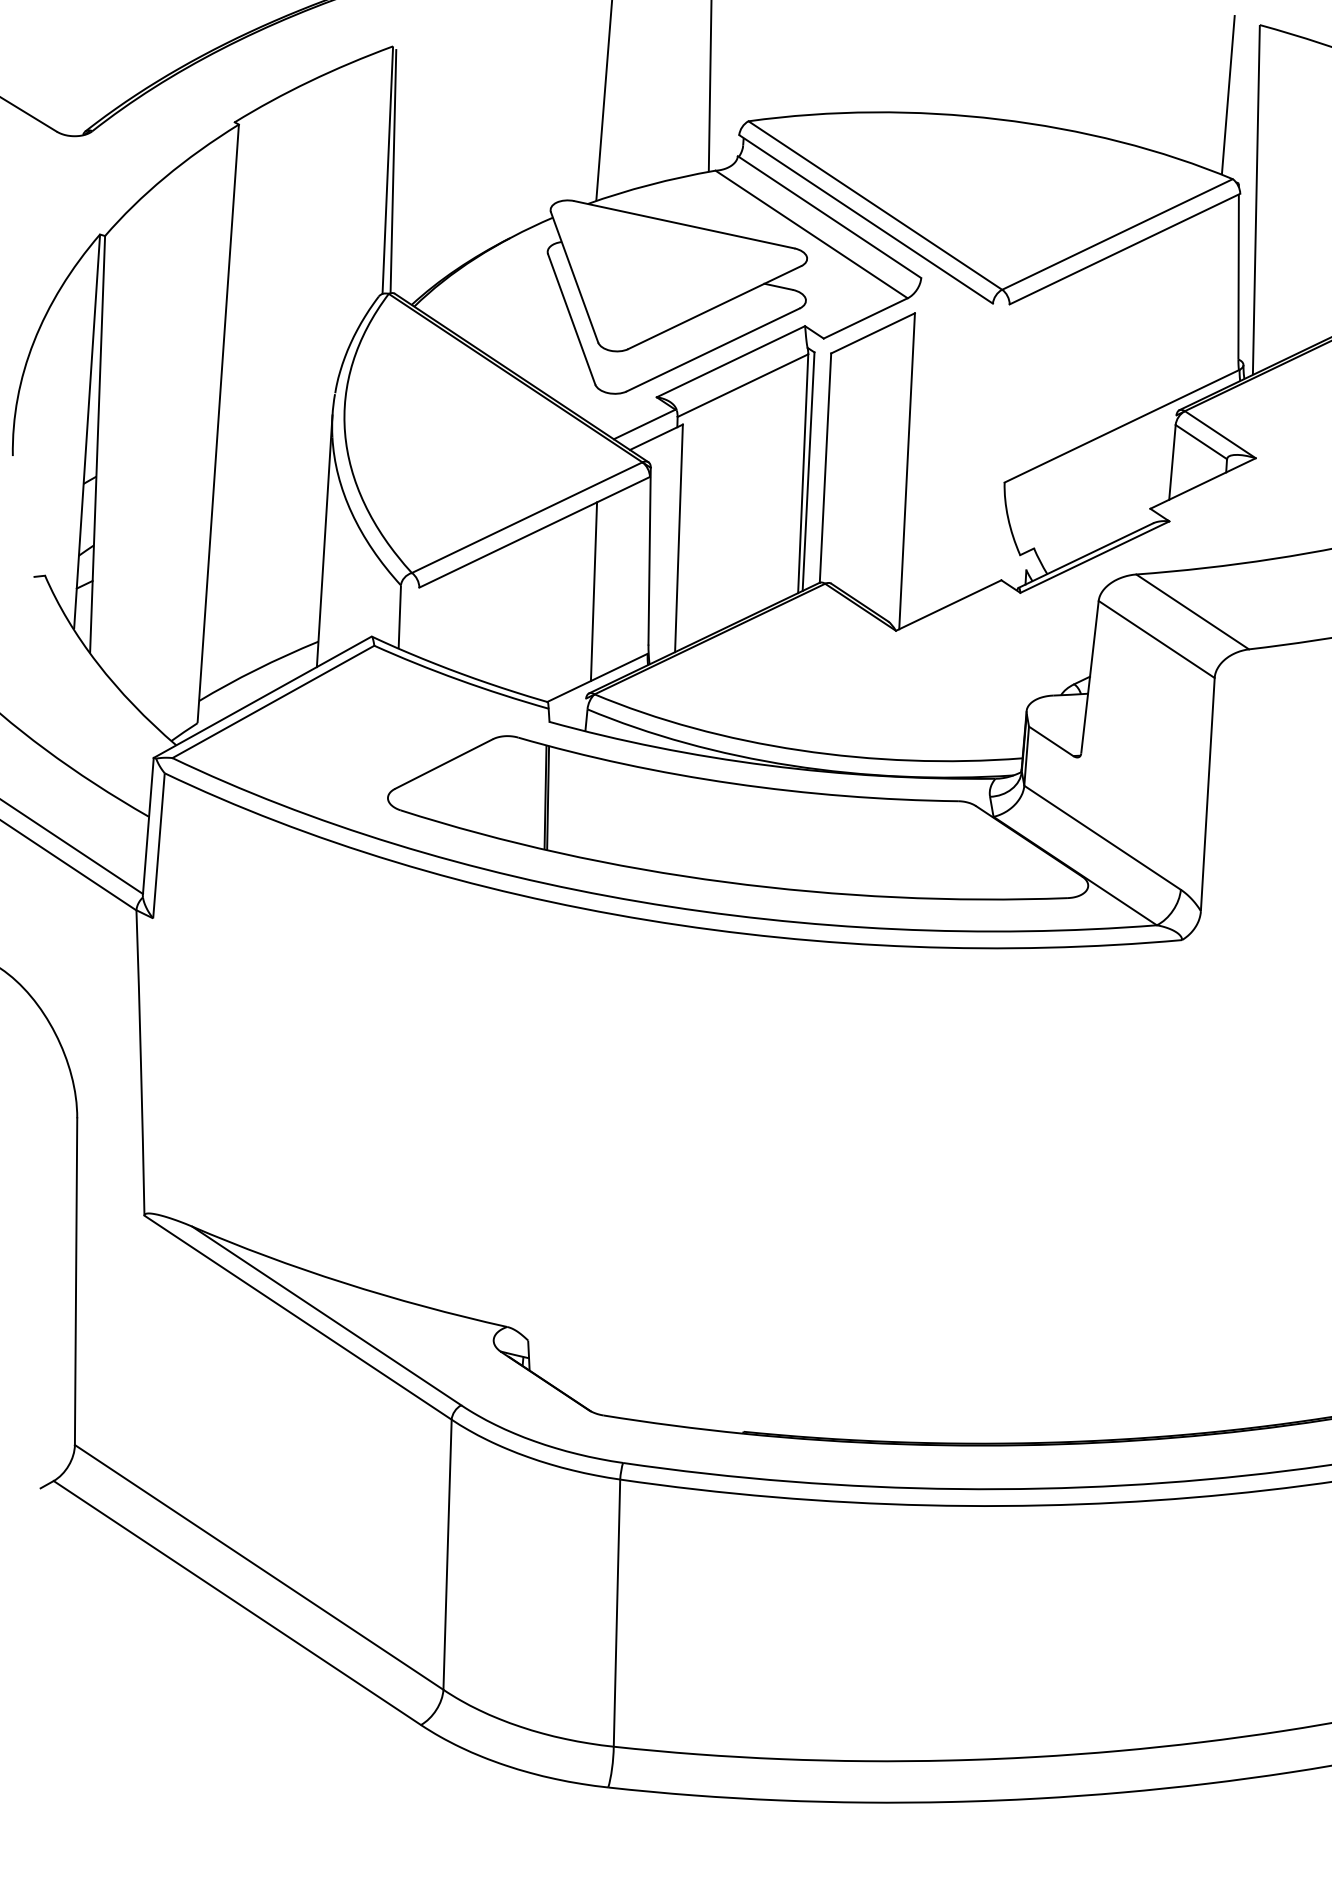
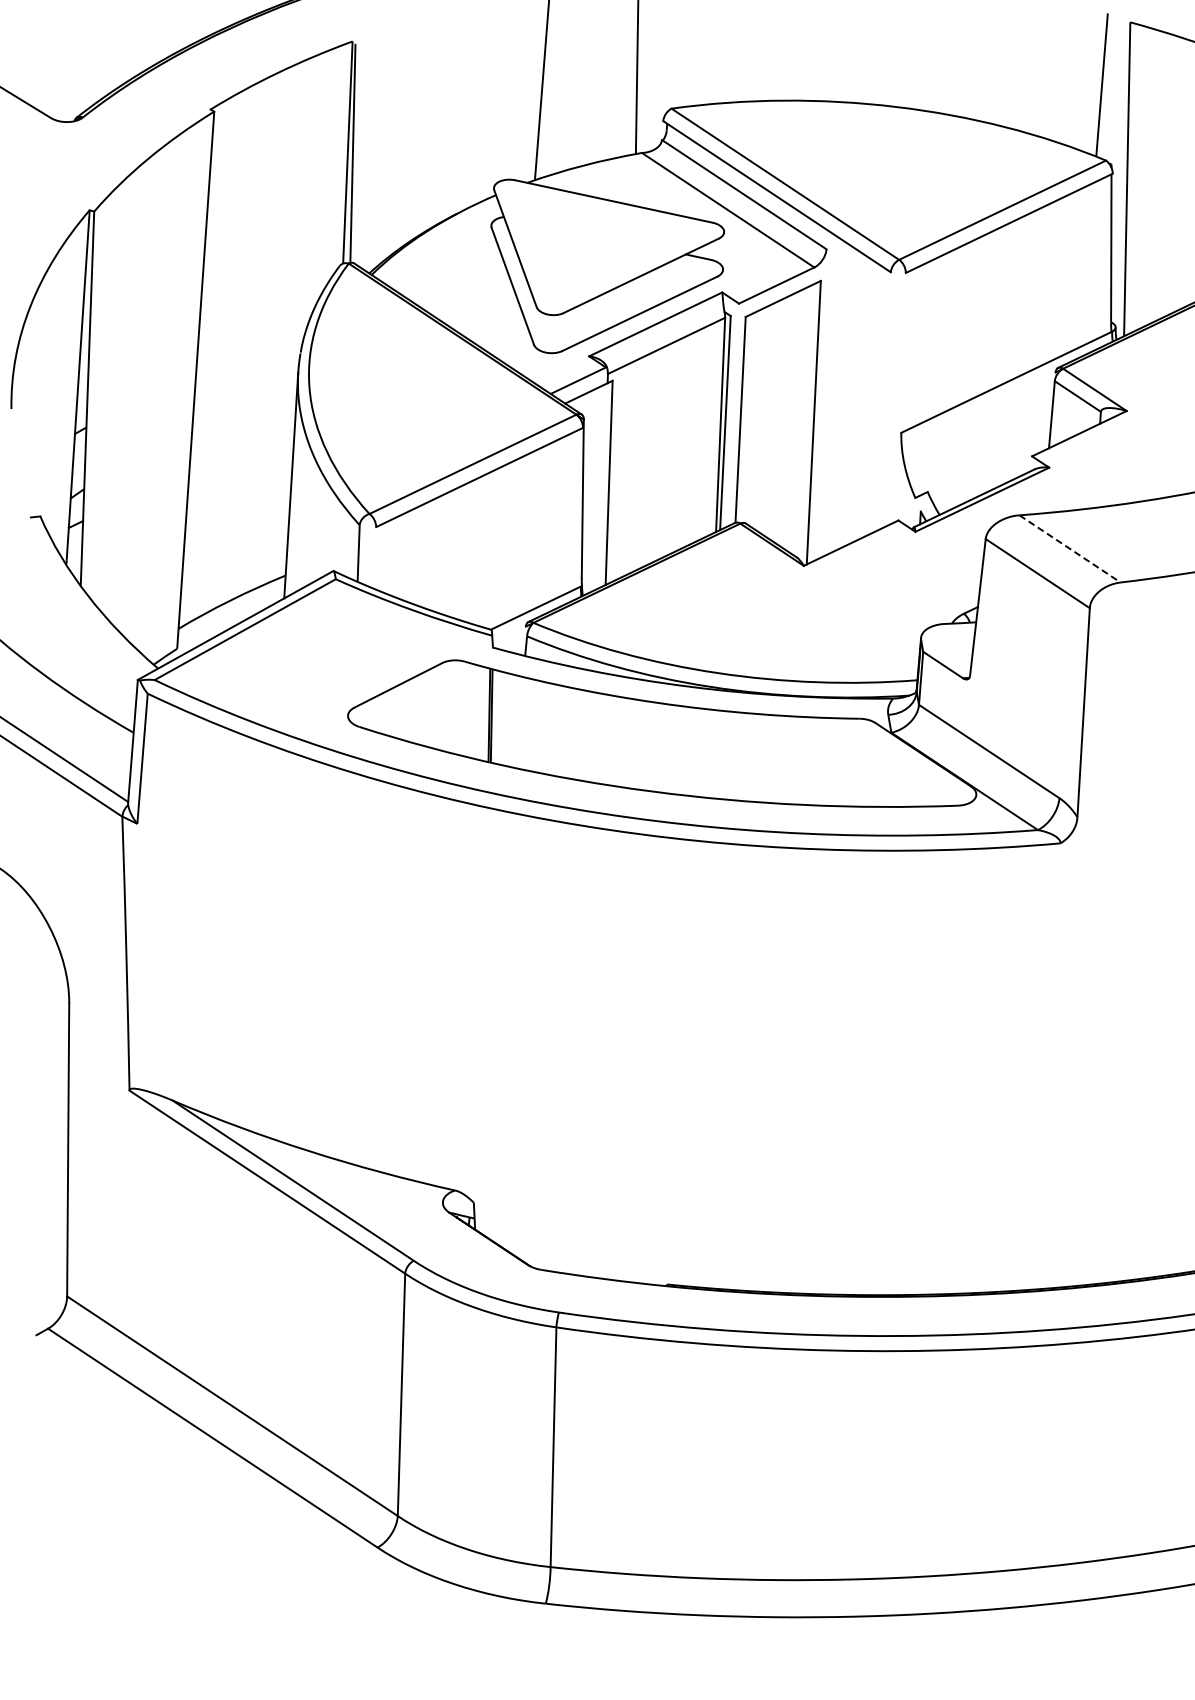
line: (593, 591) -> (532, 530), removed
line: (1193, 611) -> (1070, 548), solid -> dashed

